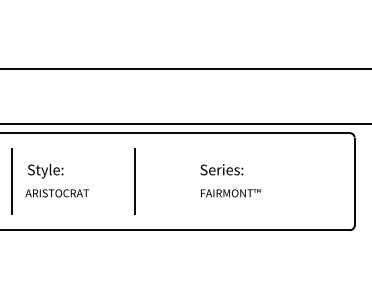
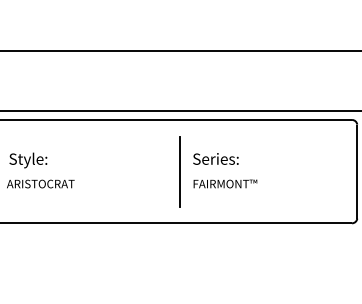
line: (134, 181) -> (179, 171), moved

